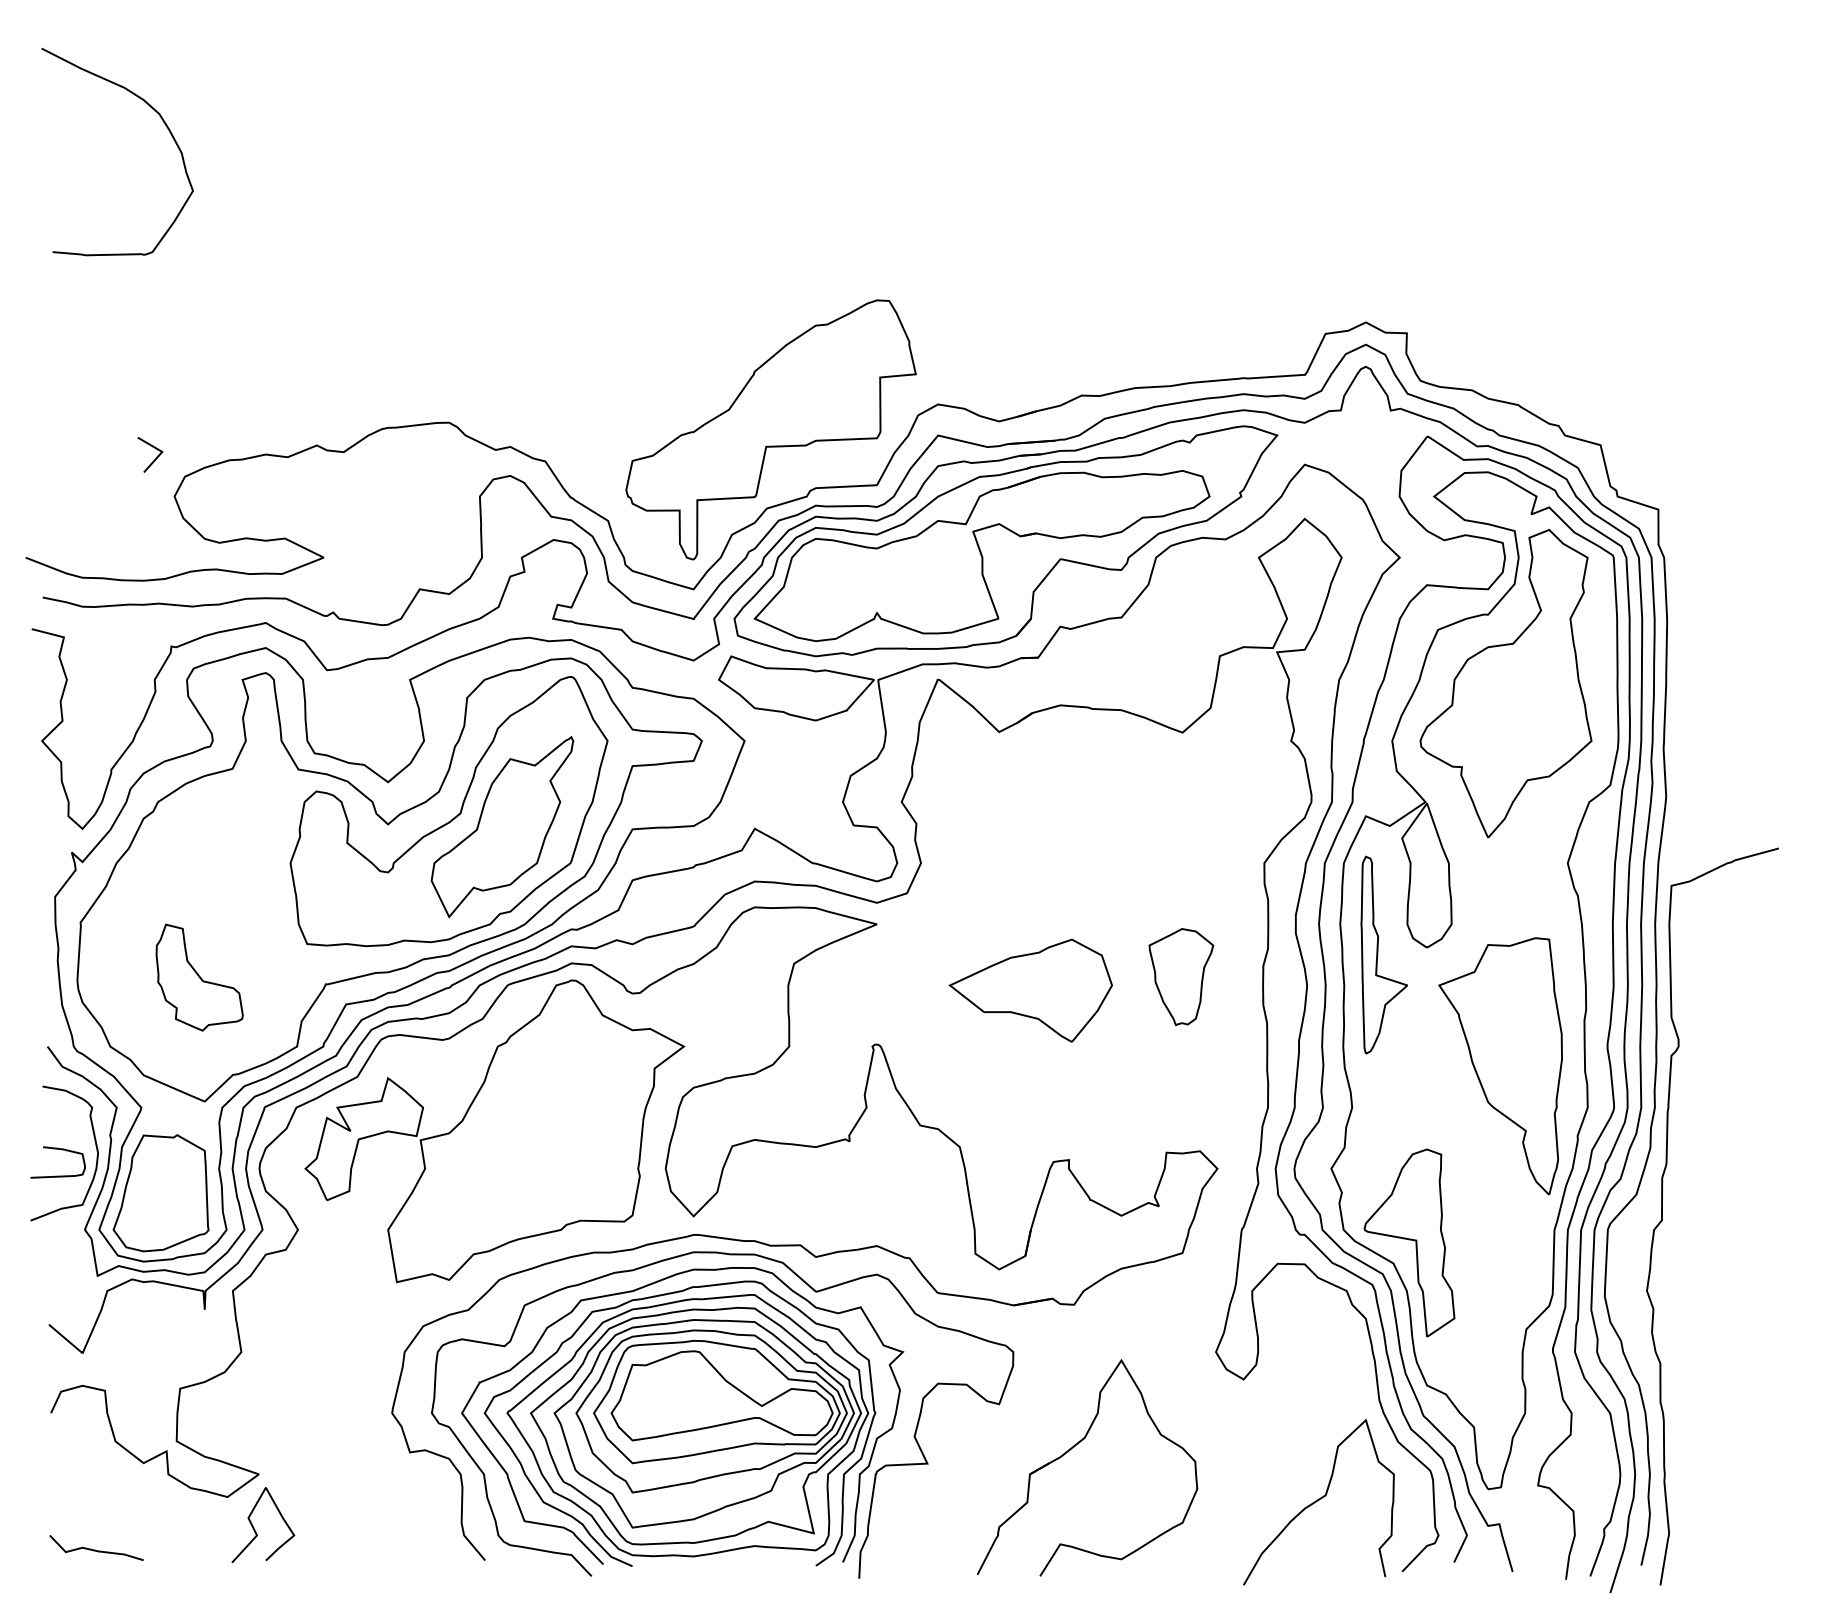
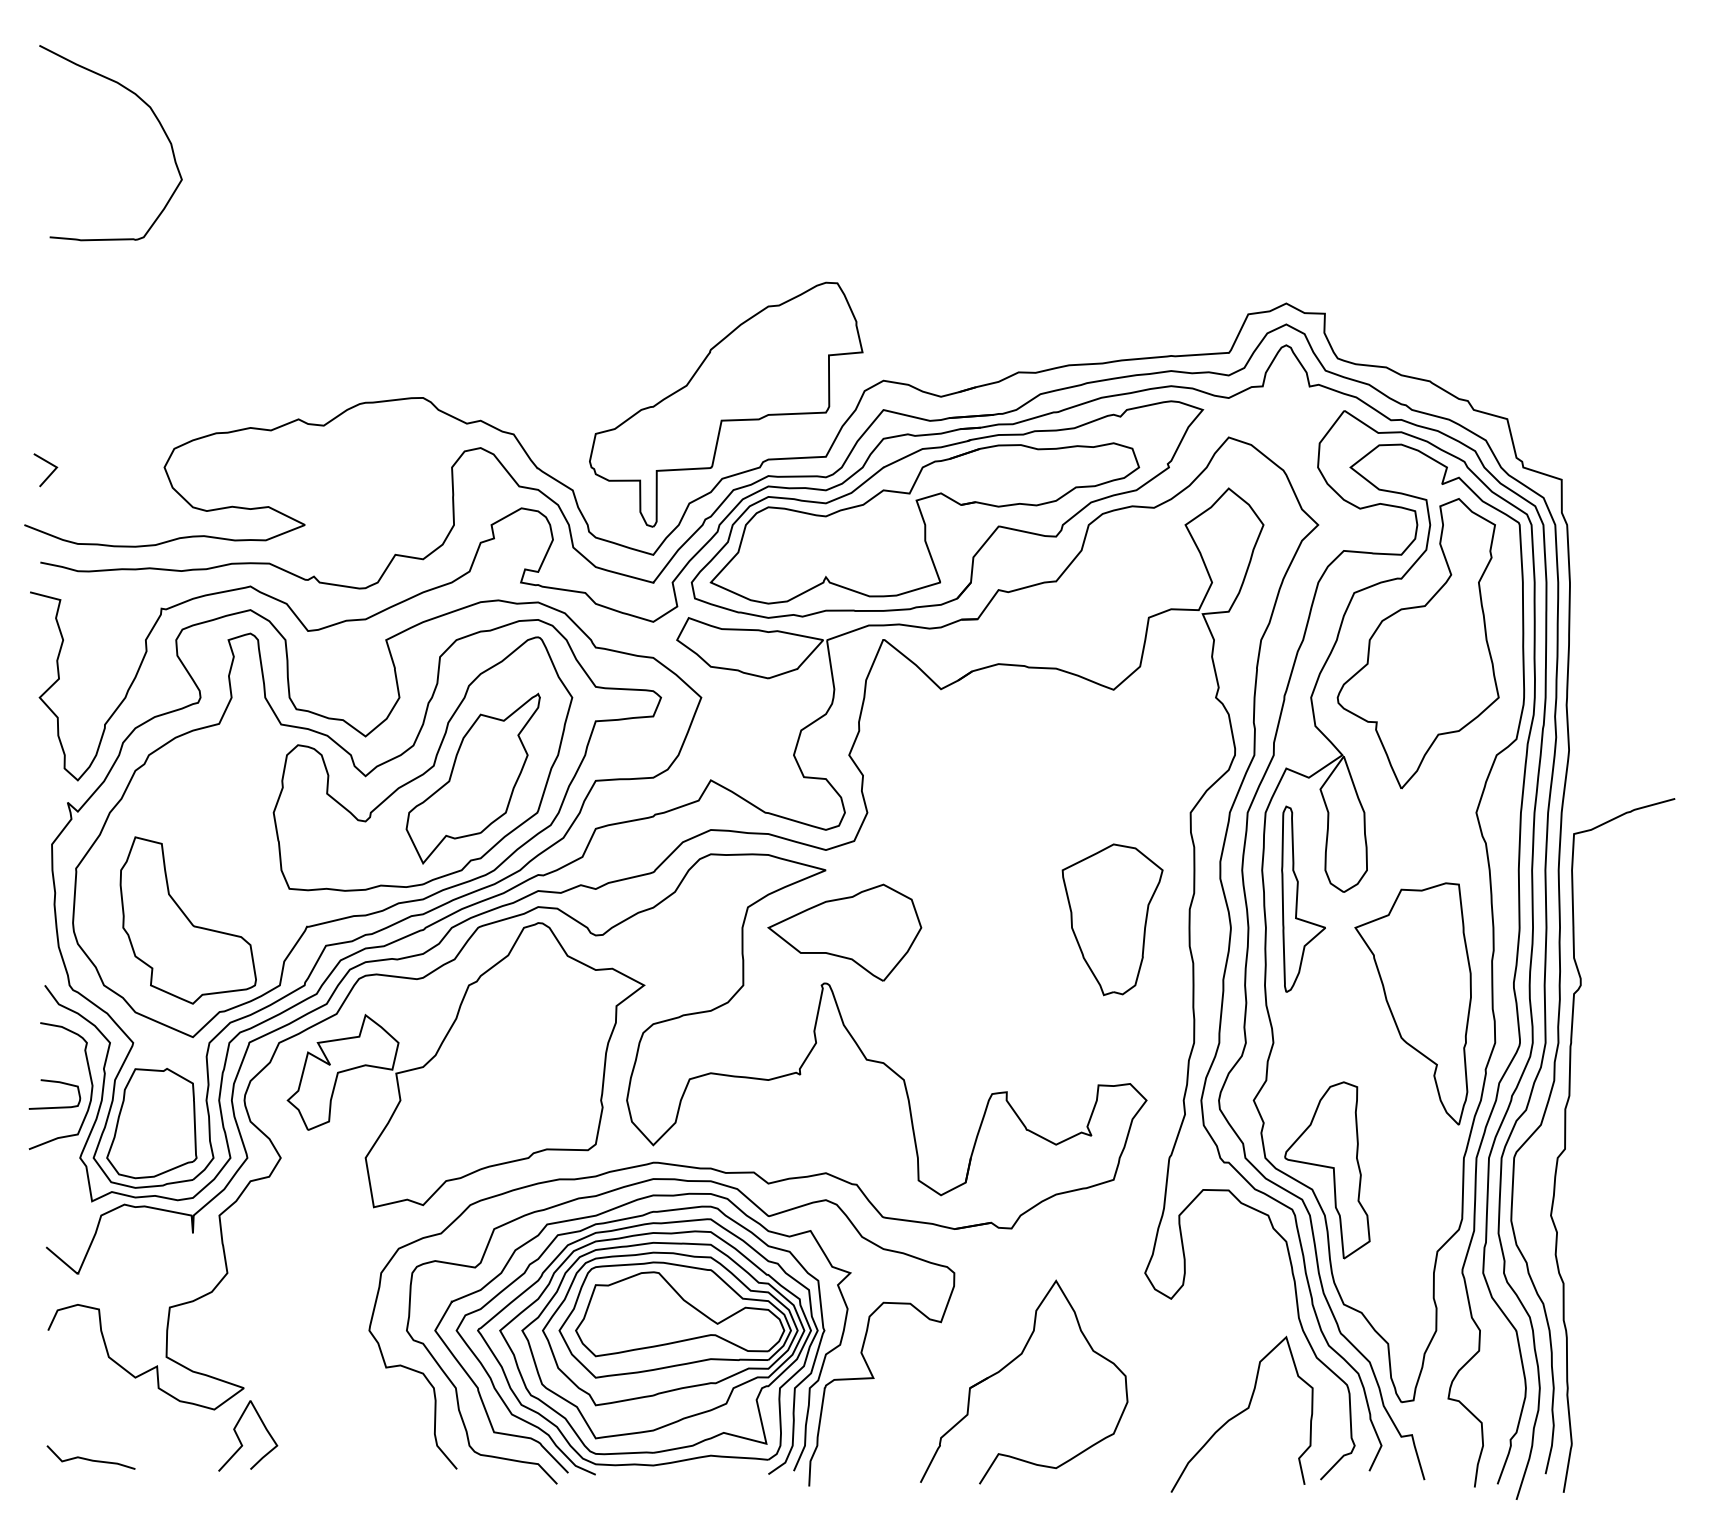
line: (154, 459) -> (49, 474), moved
part: (1181, 976) -> (1112, 919), size x1.67
part: (198, 977) -> (187, 920), size x1.67
part: (1030, 990) -> (844, 932), moved

